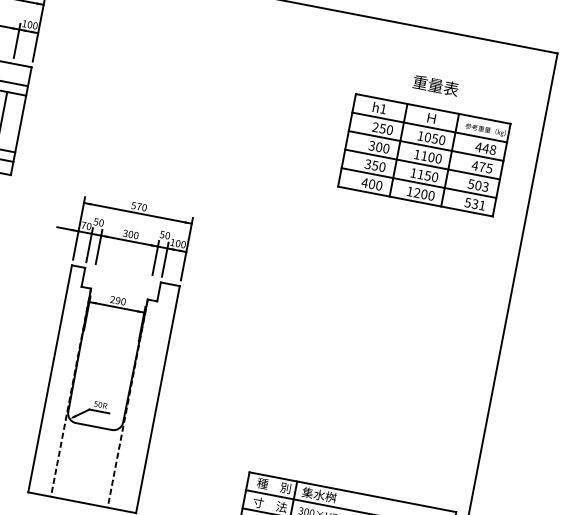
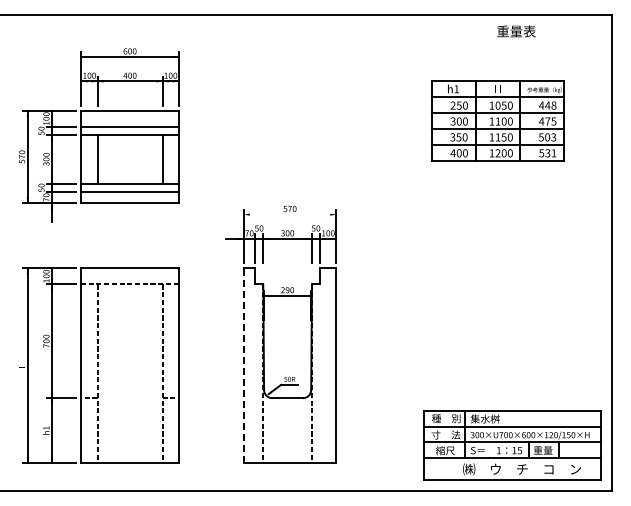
text: (435, 85) -> (516, 31), moved
part: (423, 154) -> (497, 120), moved
line: (137, 213) -> (289, 214), removed
line: (49, 378) -> (243, 365), solid -> dashed

